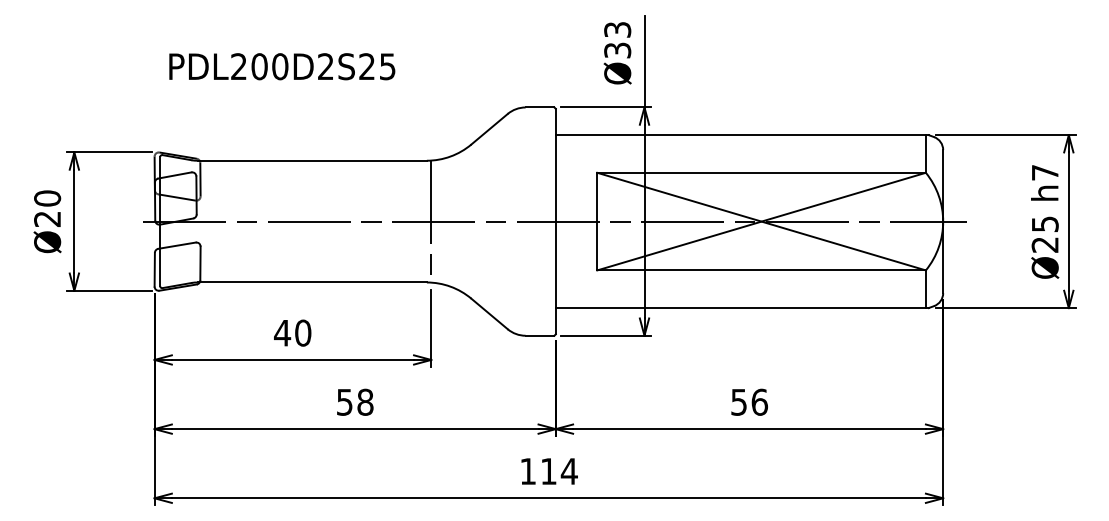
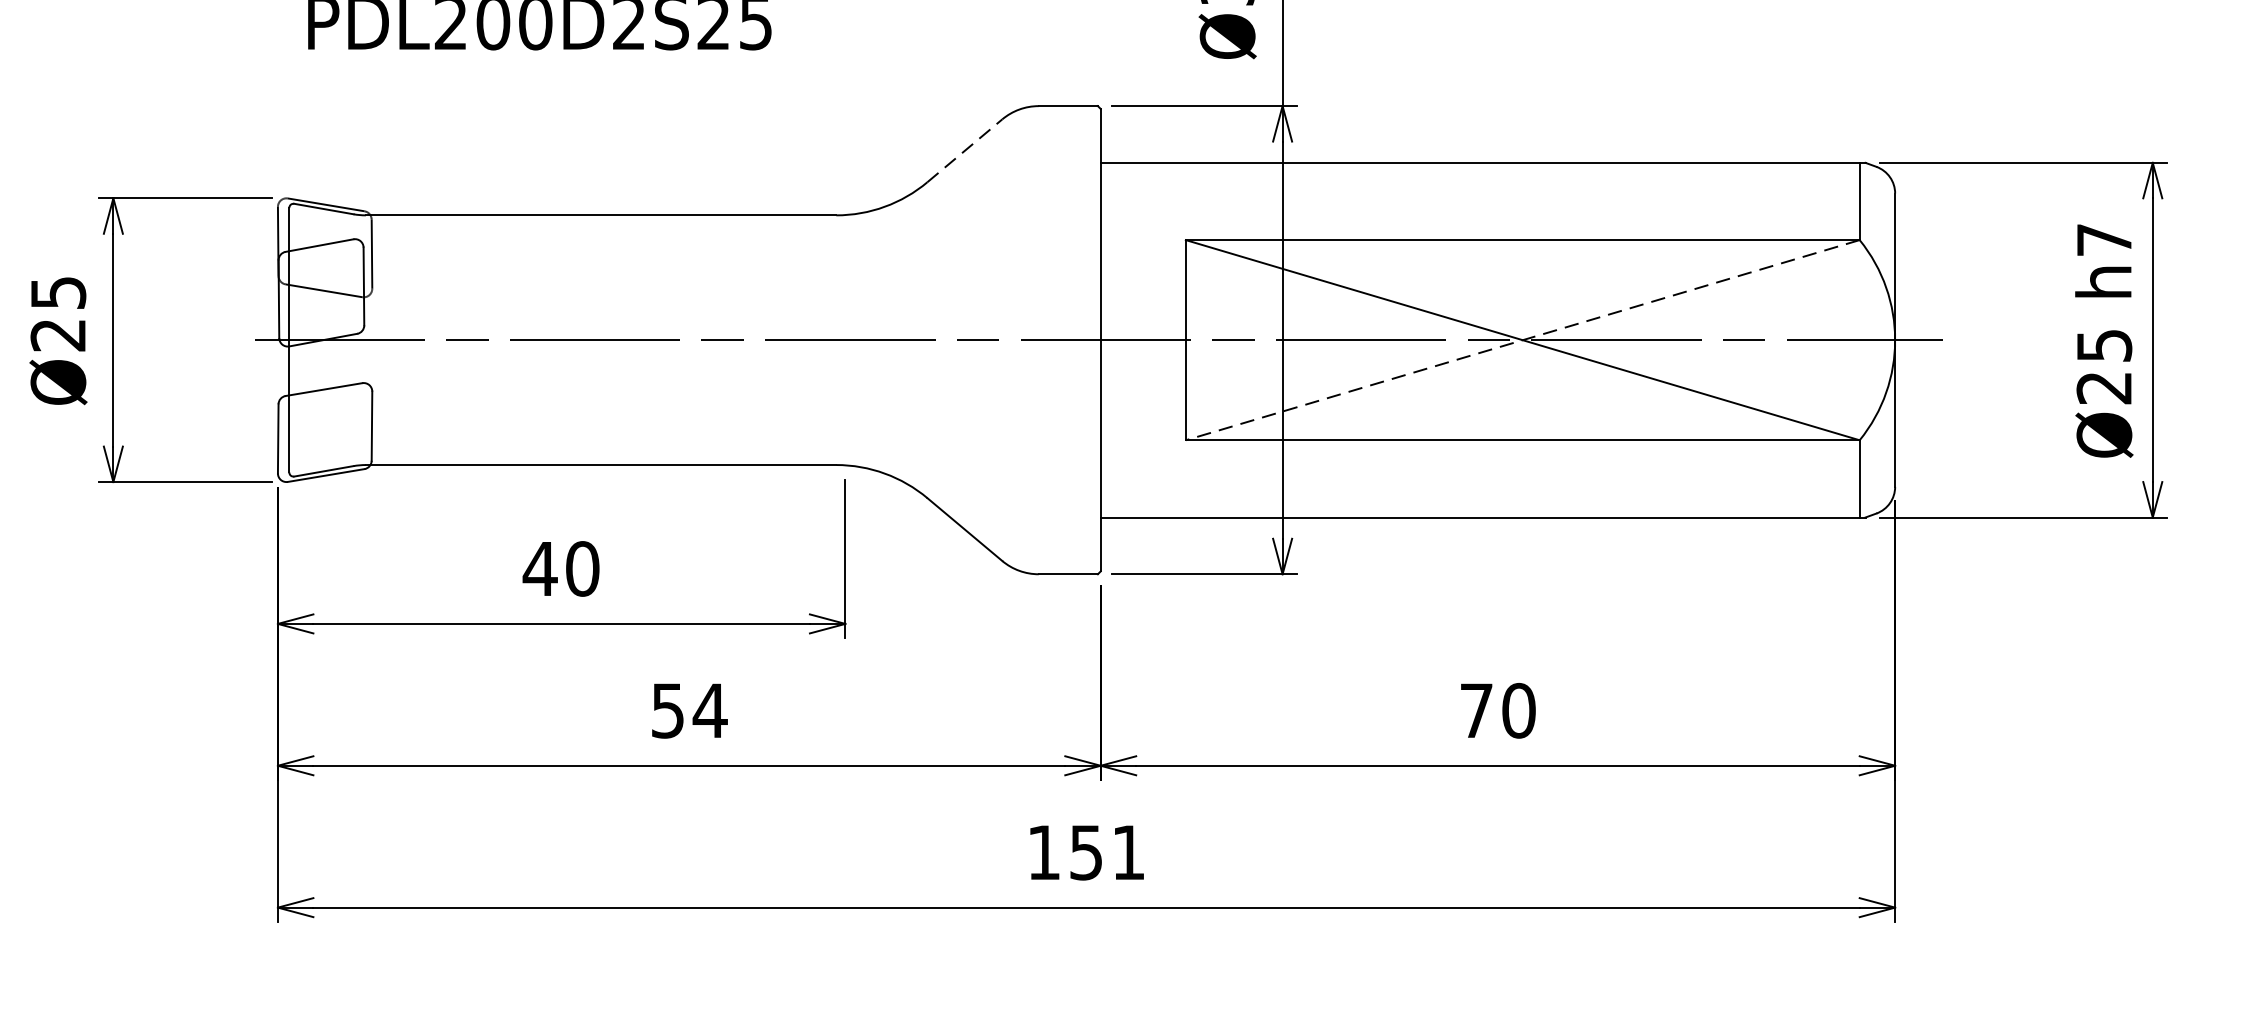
line: (489, 129) -> (964, 151), solid -> dashed
text: (47, 198) -> (58, 292), Ø20 -> Ø25
line: (431, 221) -> (845, 339), removed
line: (761, 221) -> (1522, 339), solid -> dashed
text: (364, 401) -> (708, 709), 58 -> 54
text: (749, 401) -> (1497, 709), 56 -> 70
text: (559, 471) -> (1108, 852), 114 -> 151

